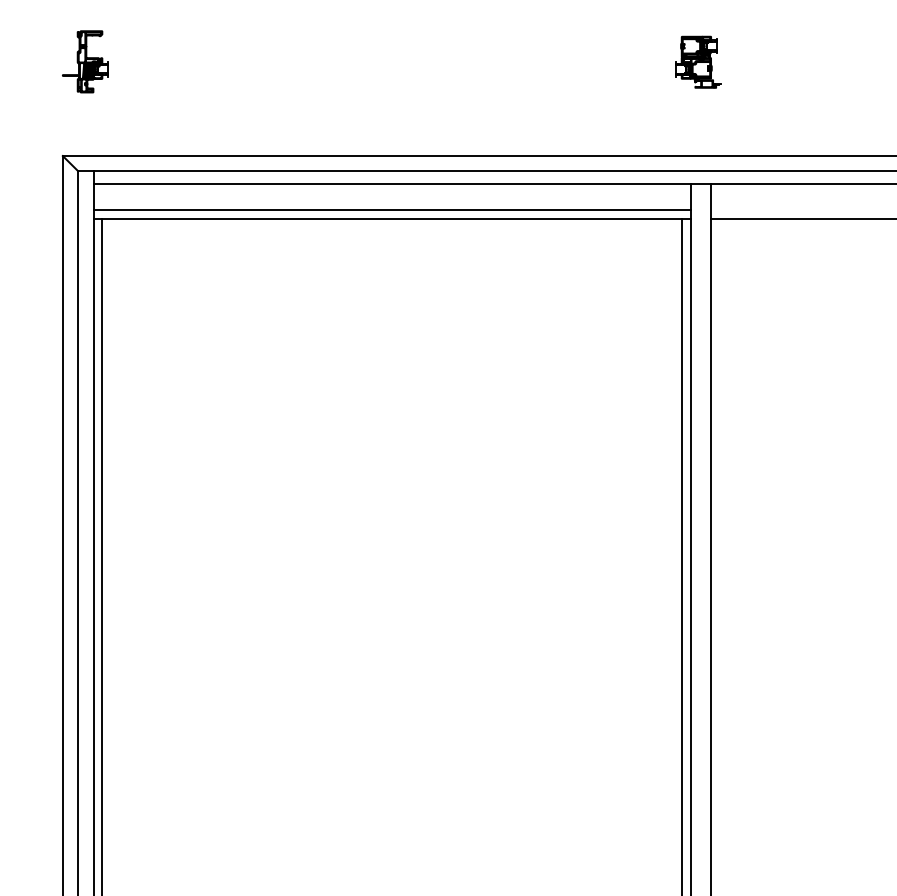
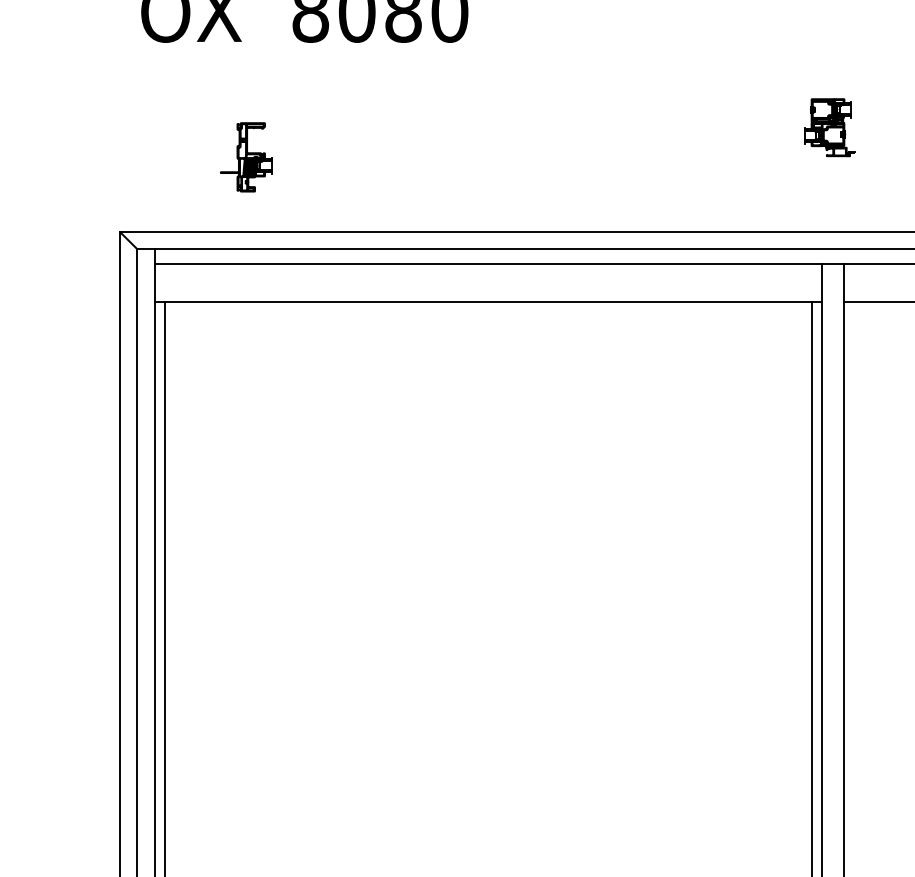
part: (85, 61) -> (246, 156), moved
line: (391, 209) -> (487, 292), removed

